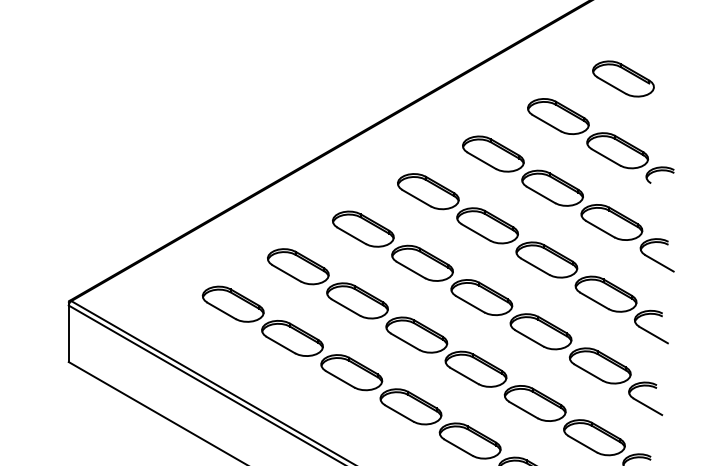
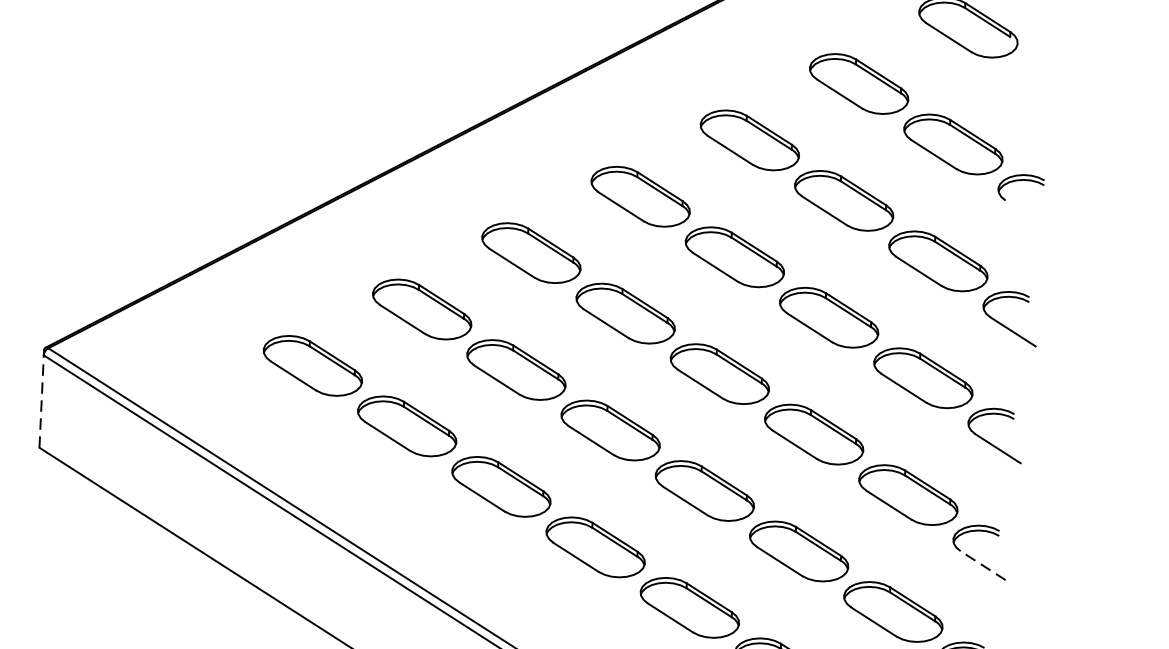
line: (68, 333) -> (41, 401), solid -> dashed
line: (647, 406) -> (982, 565), solid -> dashed

